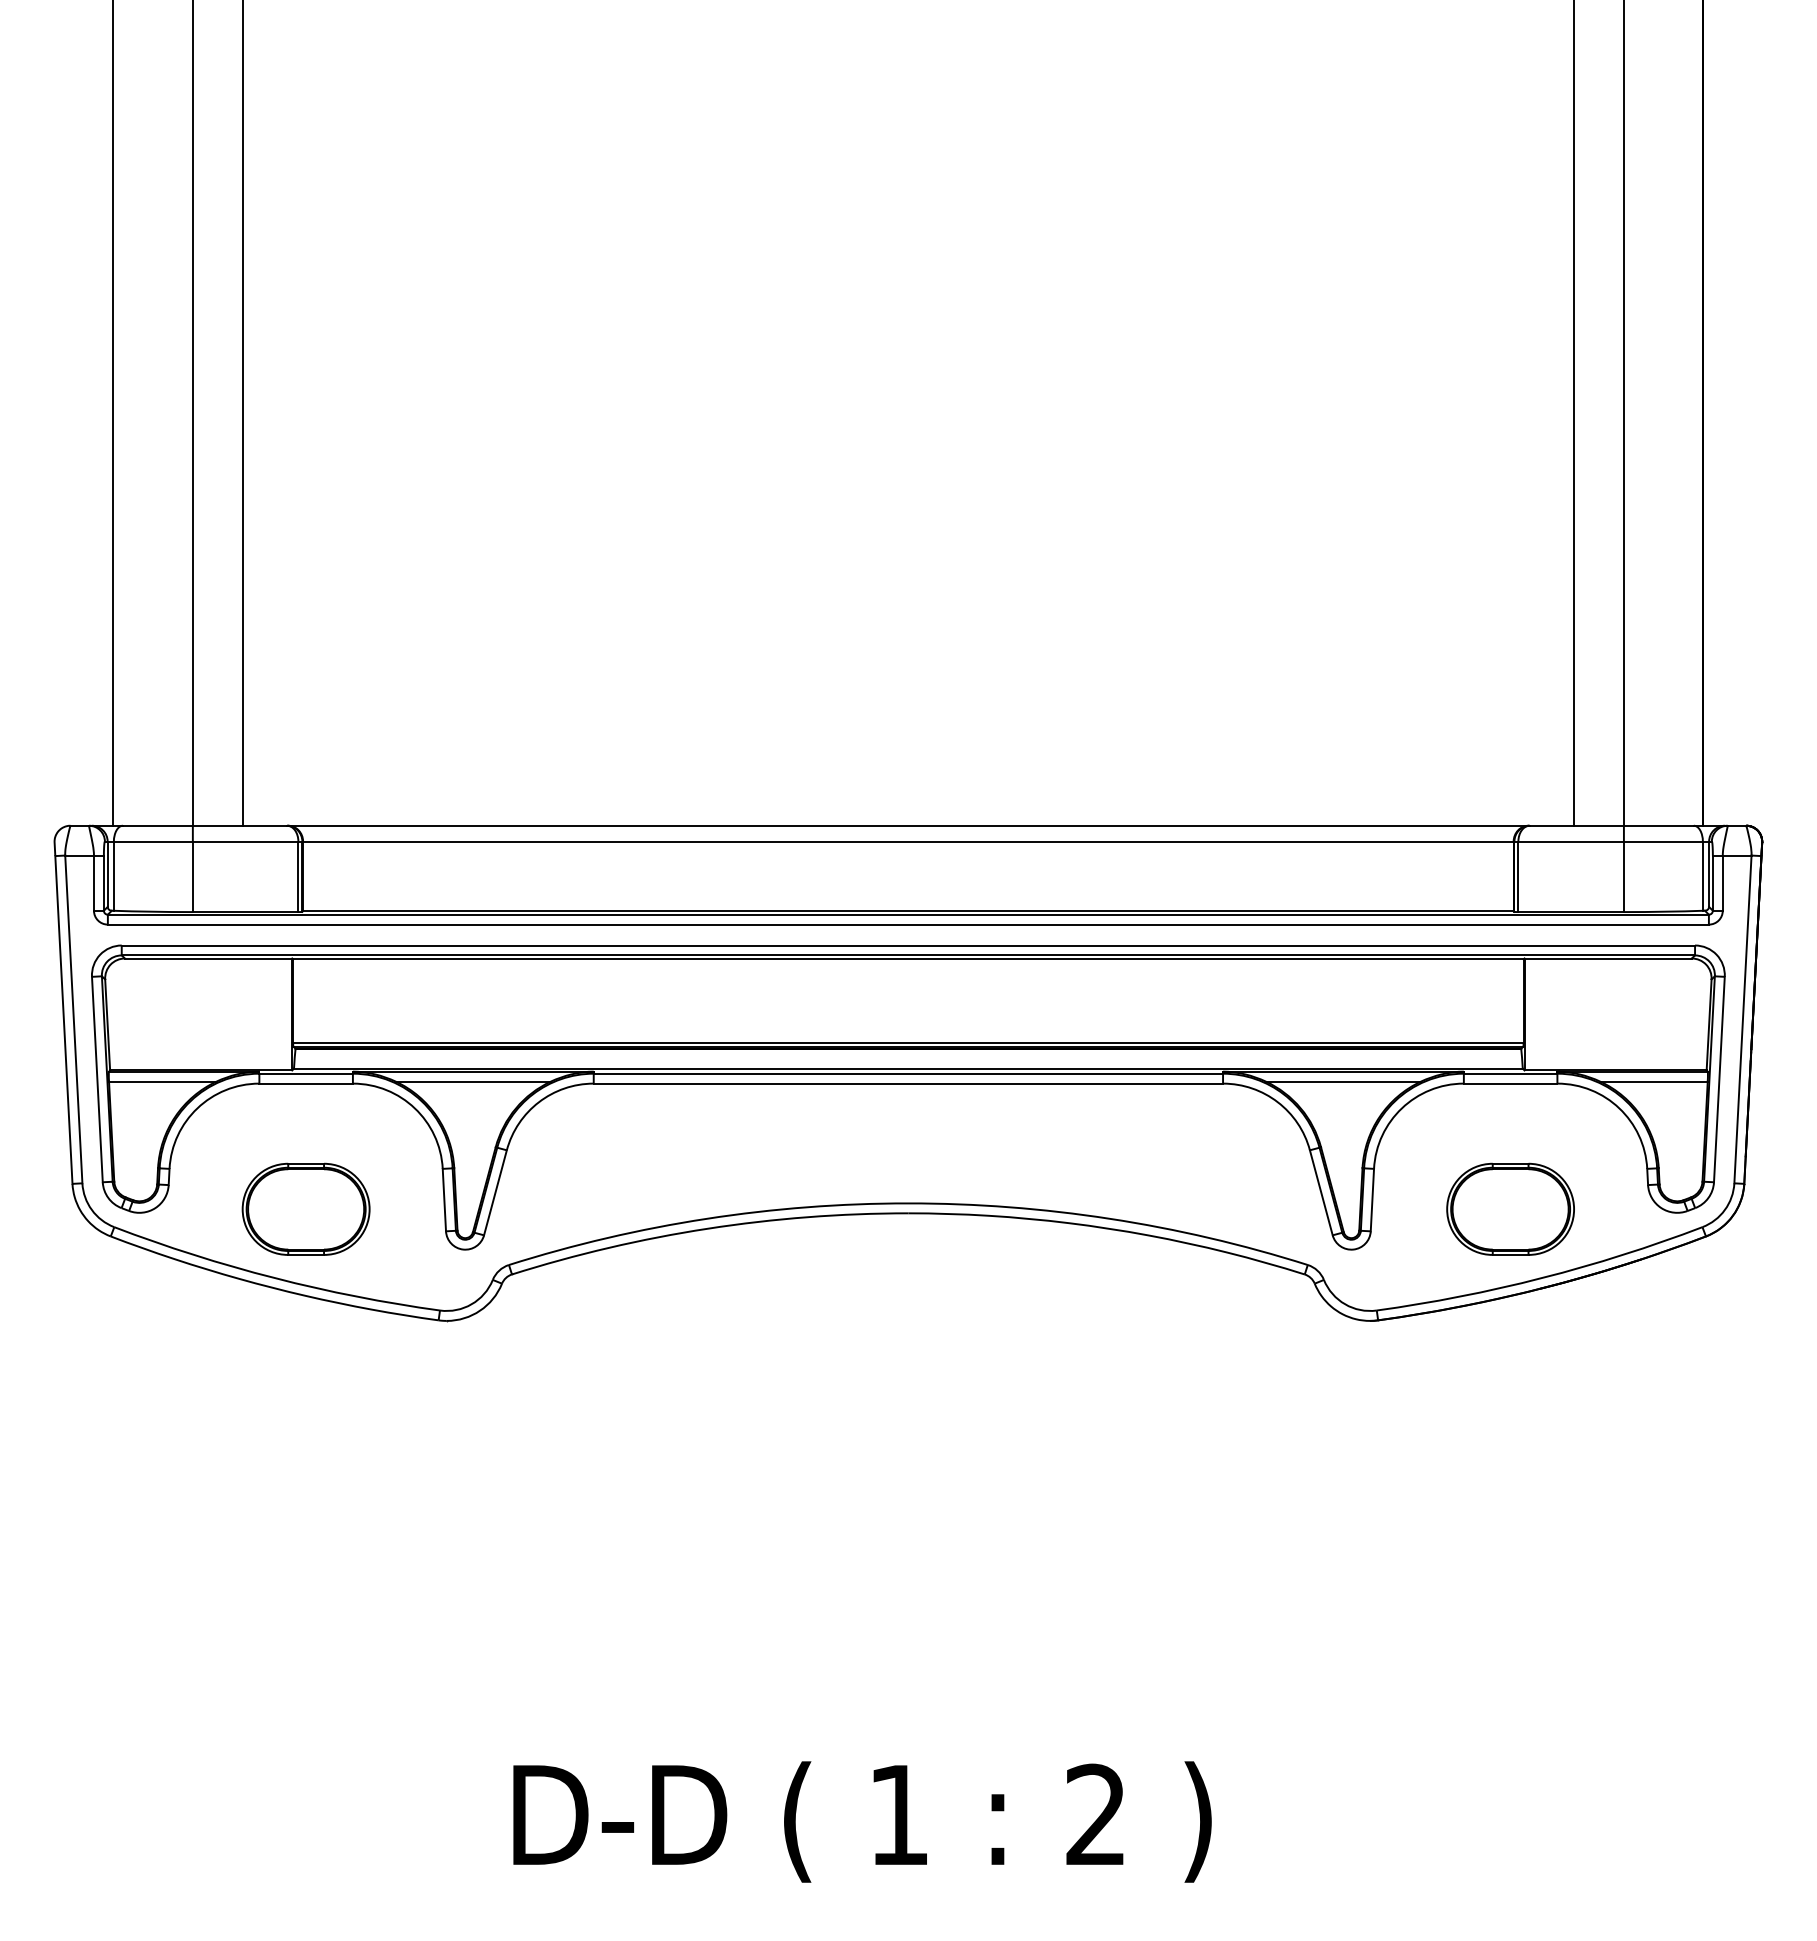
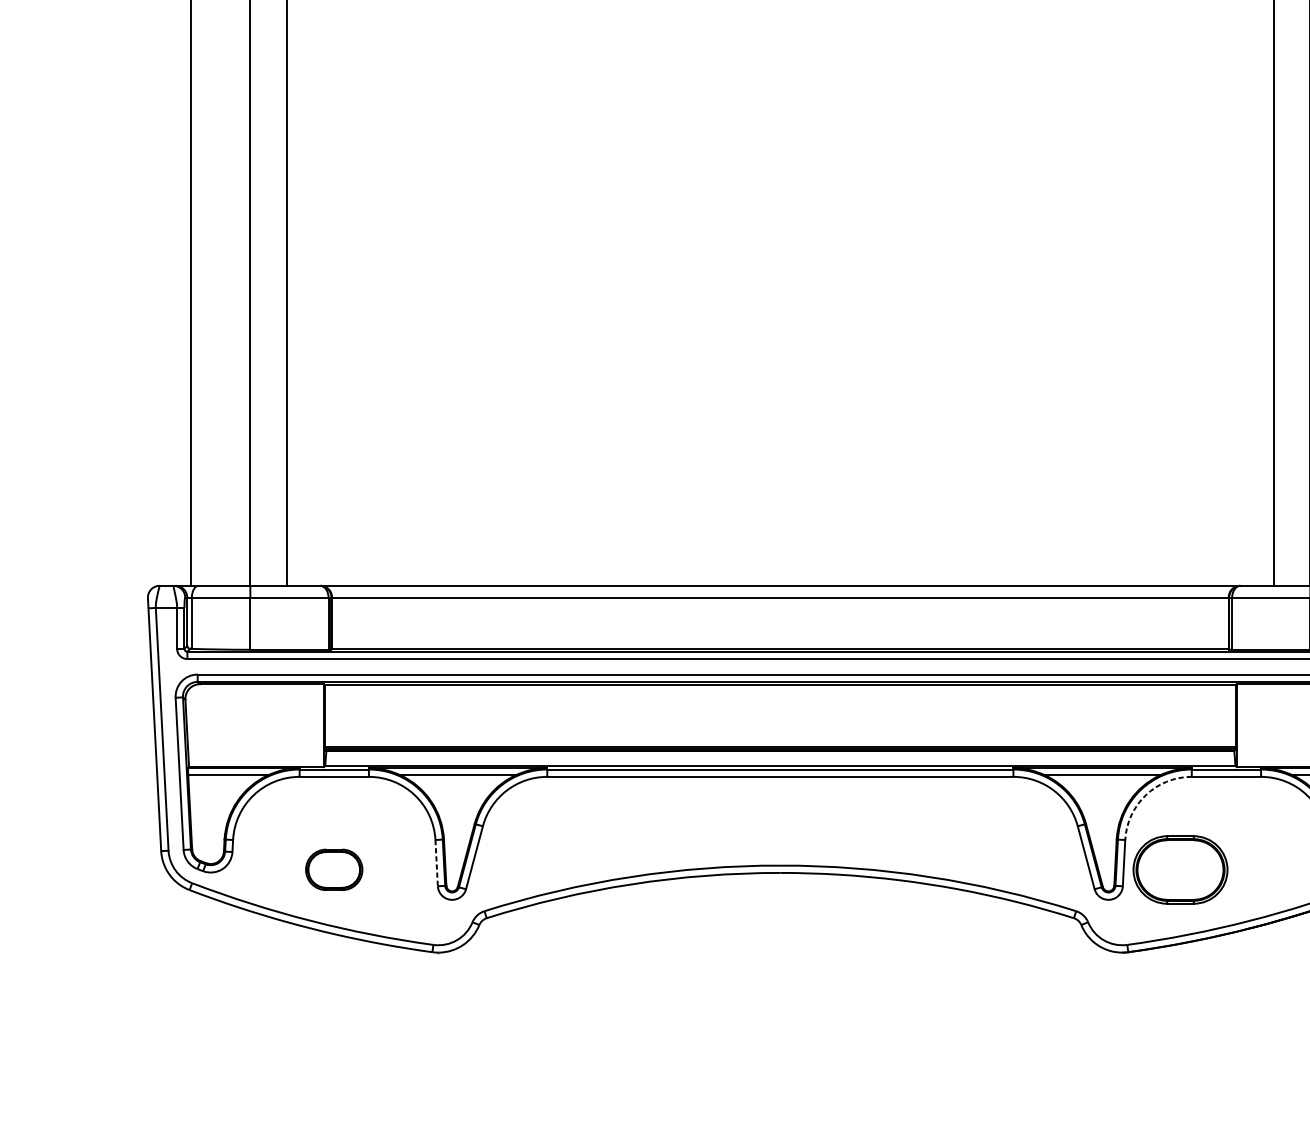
arc: (1401, 1108) -> (1145, 795), solid -> dashed
line: (444, 1200) -> (436, 863), solid -> dashed
part: (305, 1208) -> (333, 869), size x0.6
part: (1510, 1208) -> (1180, 869), moved

